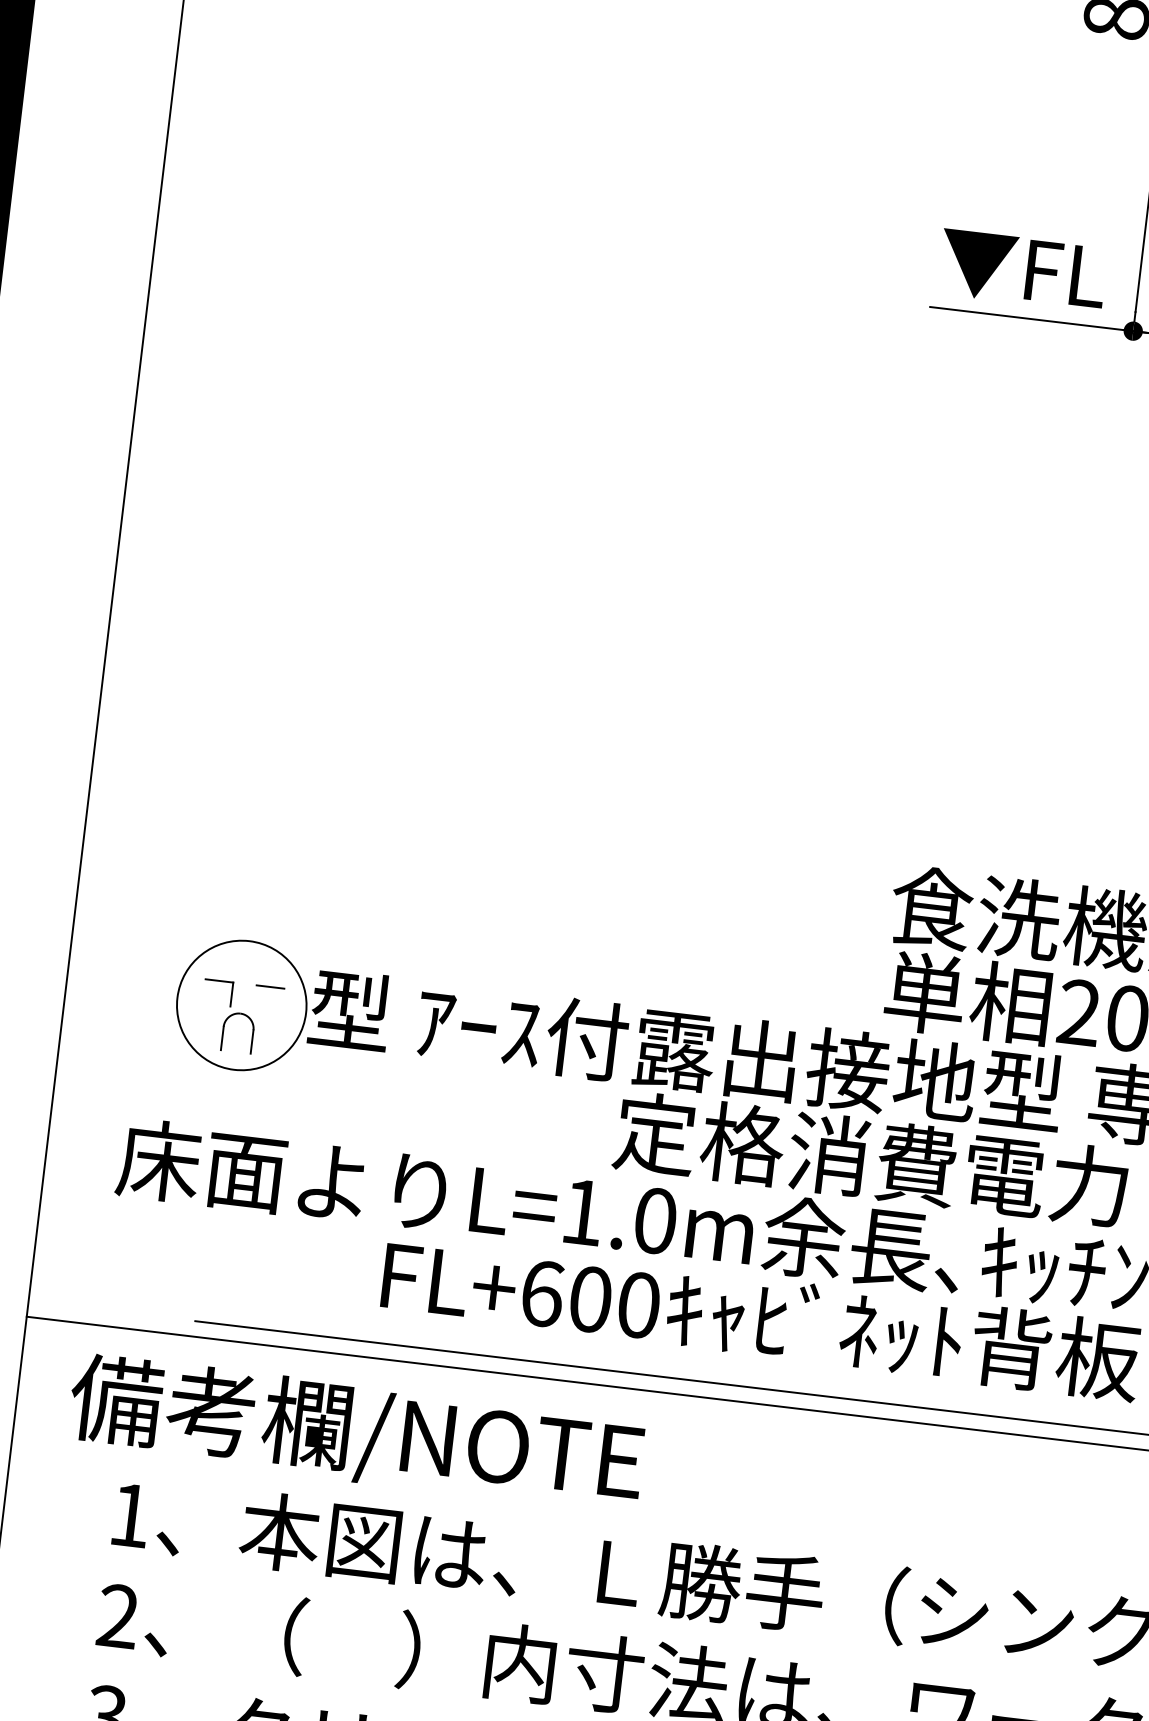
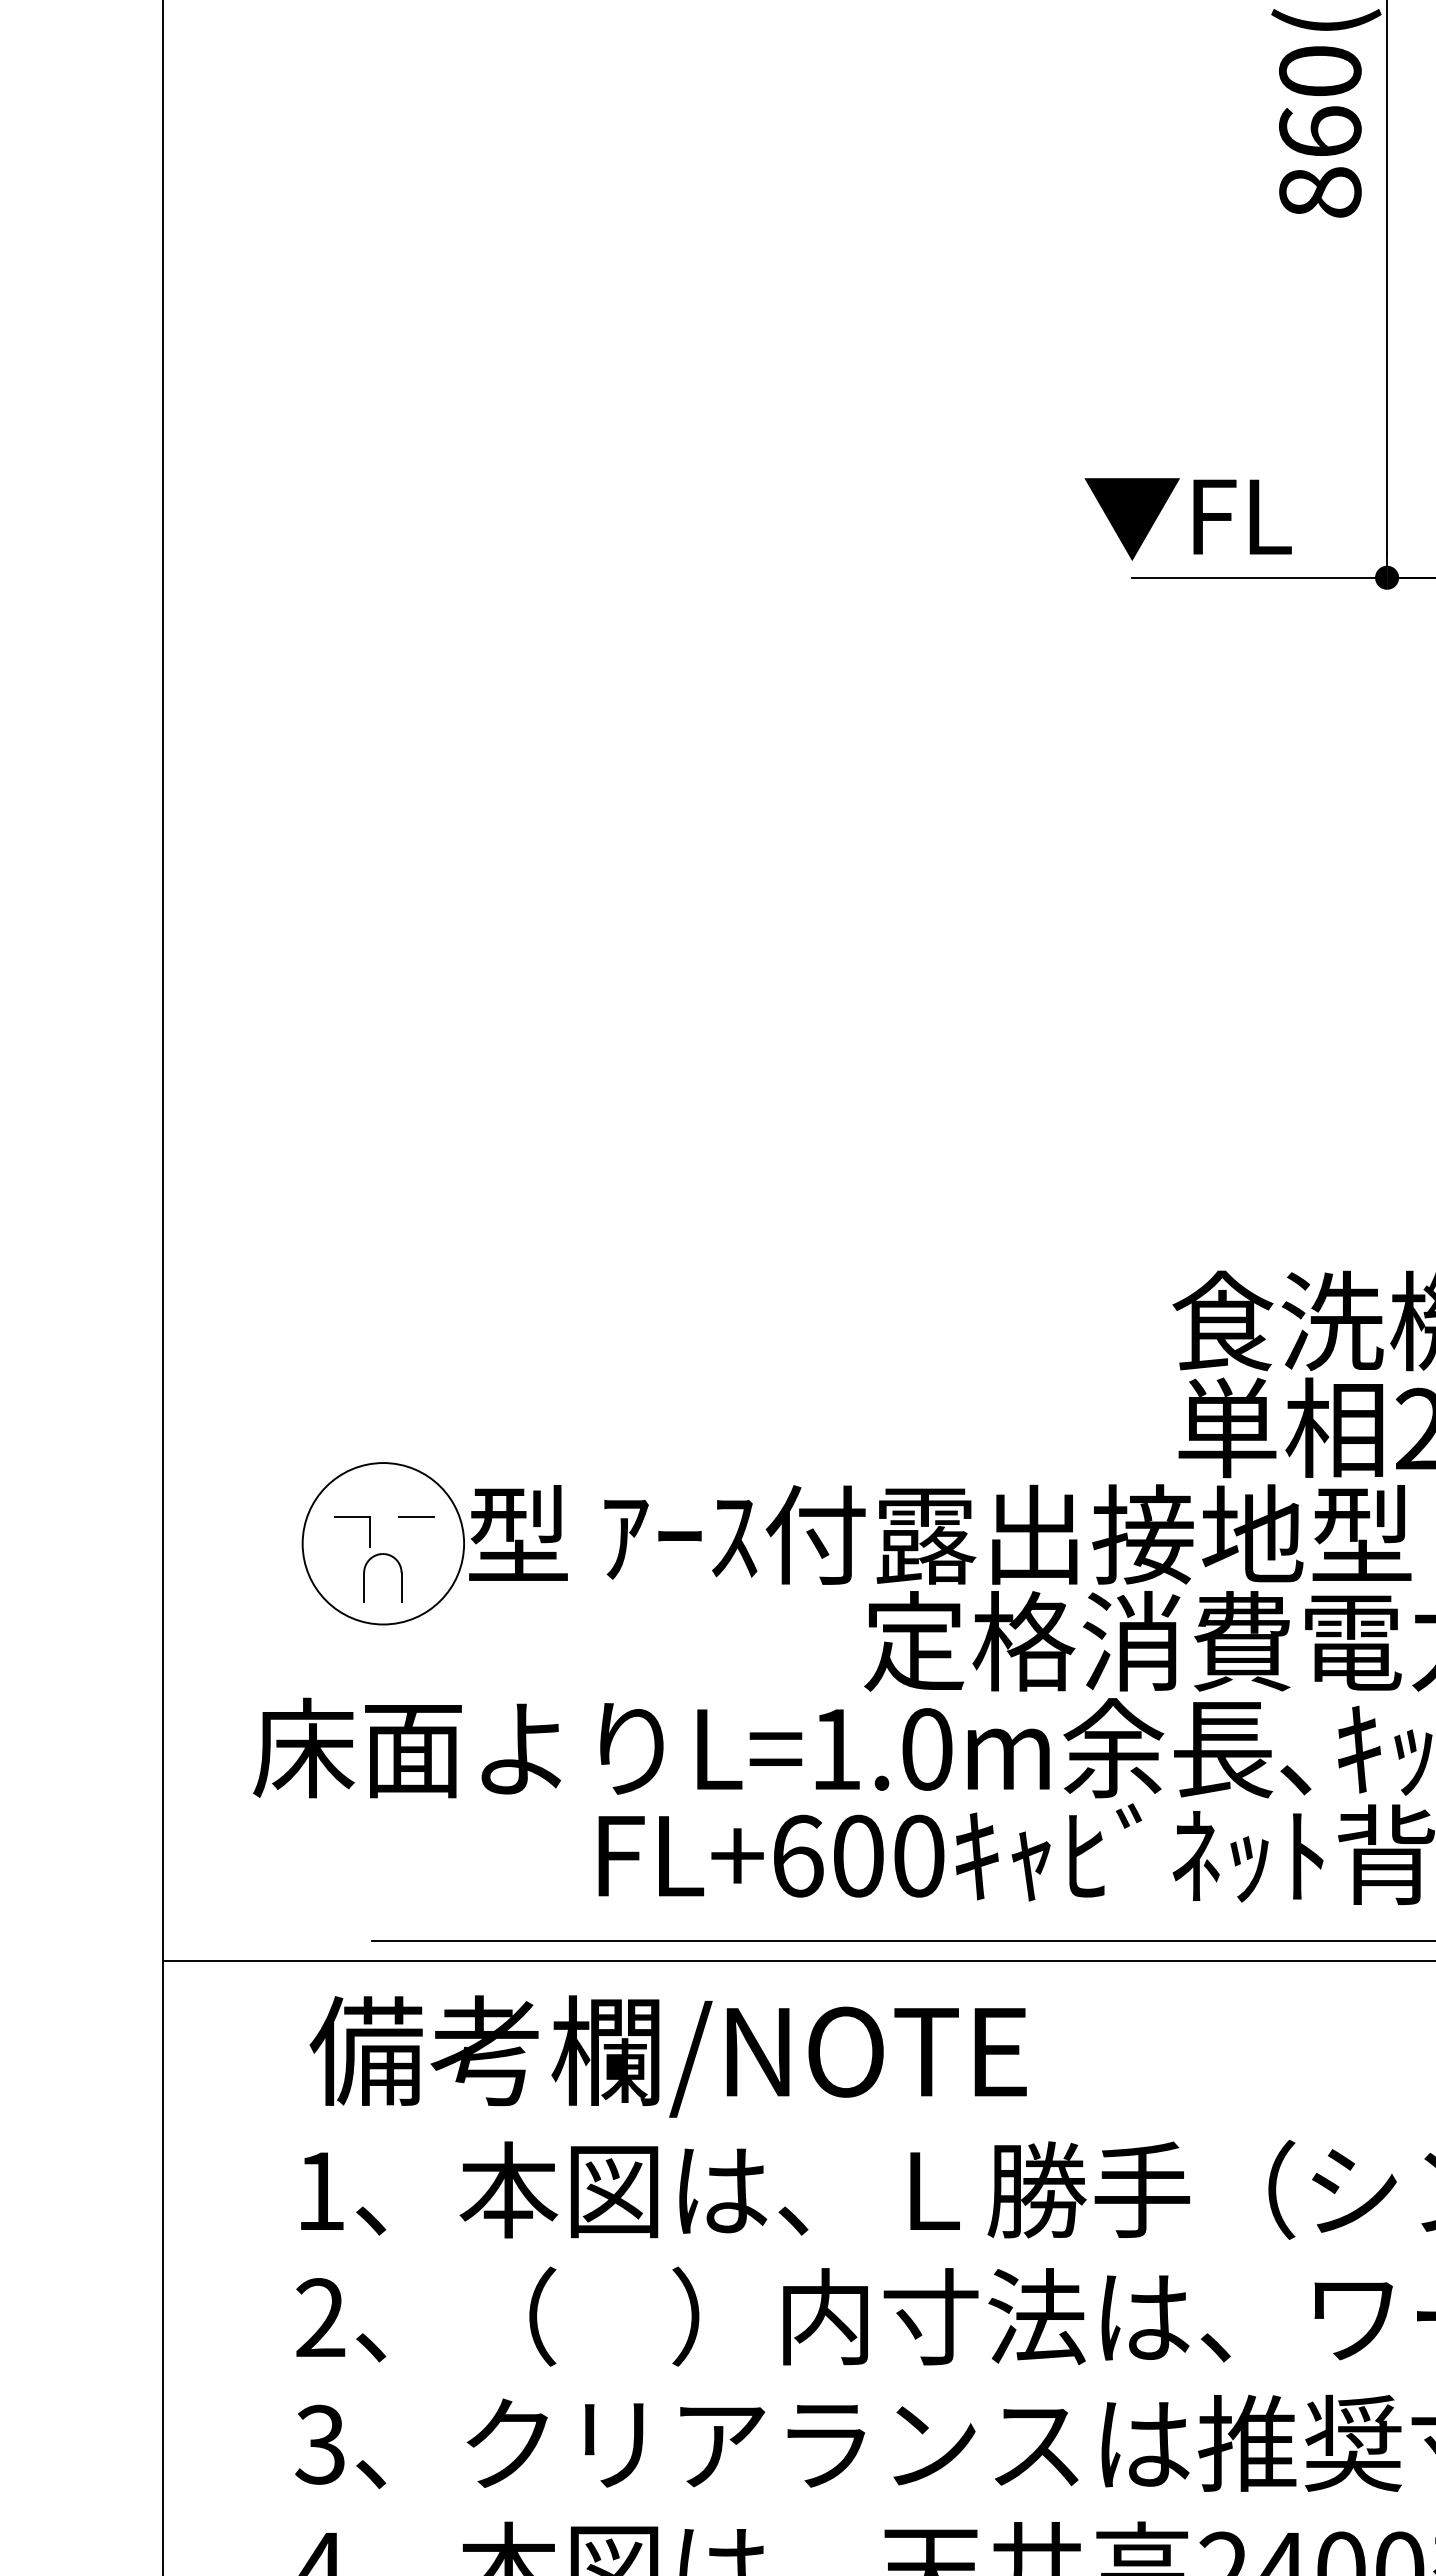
text: (1022, 270) -> (1187, 519), moved
text: (355, 1433) -> (667, 2056), moved

